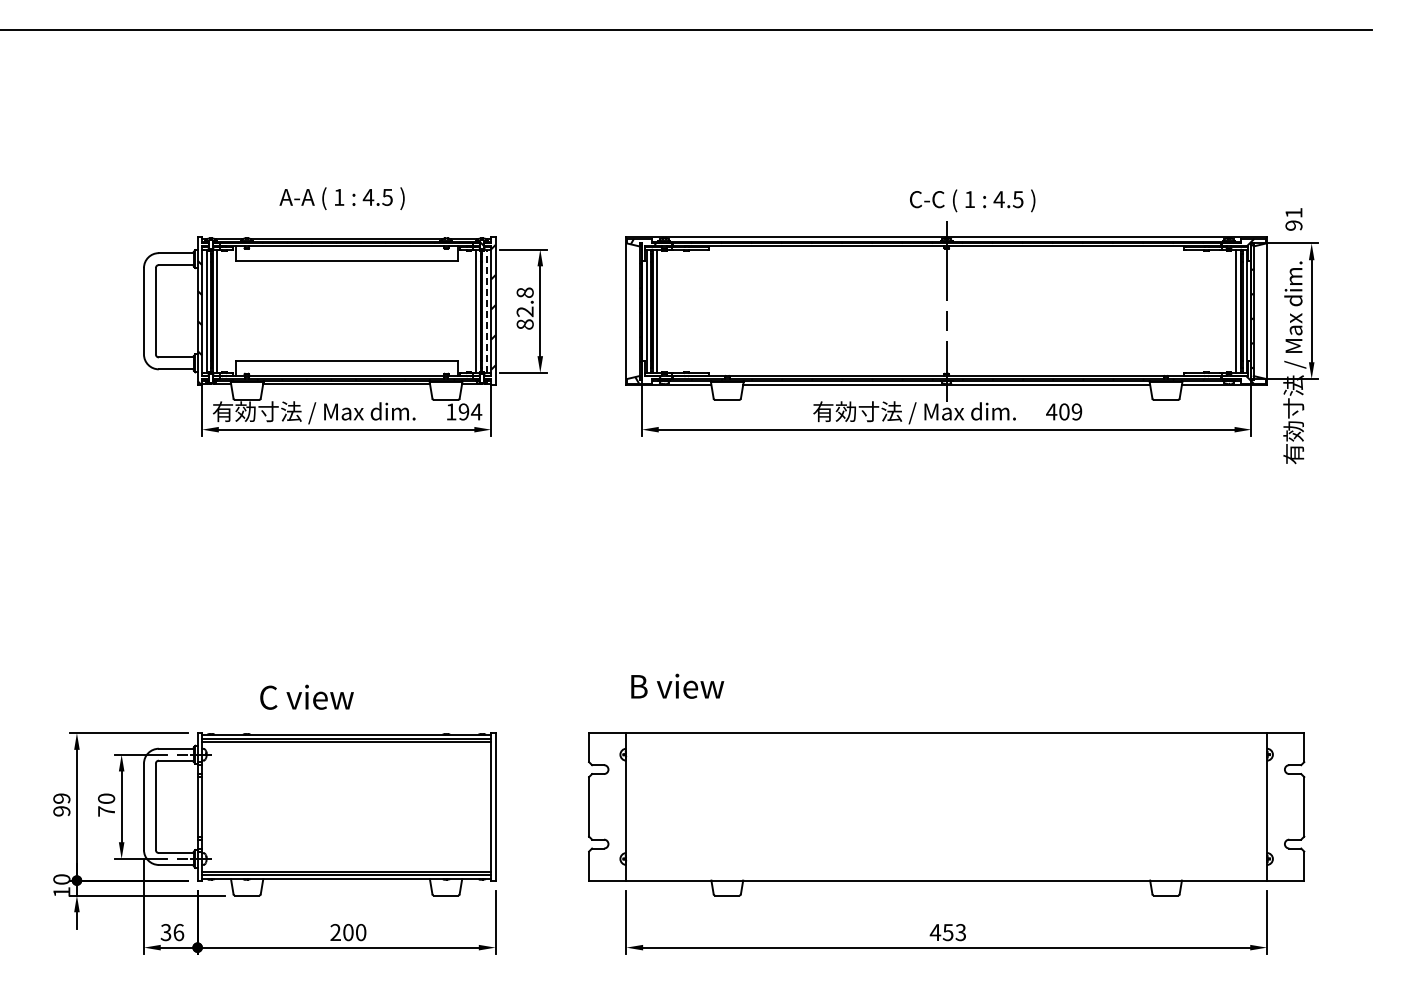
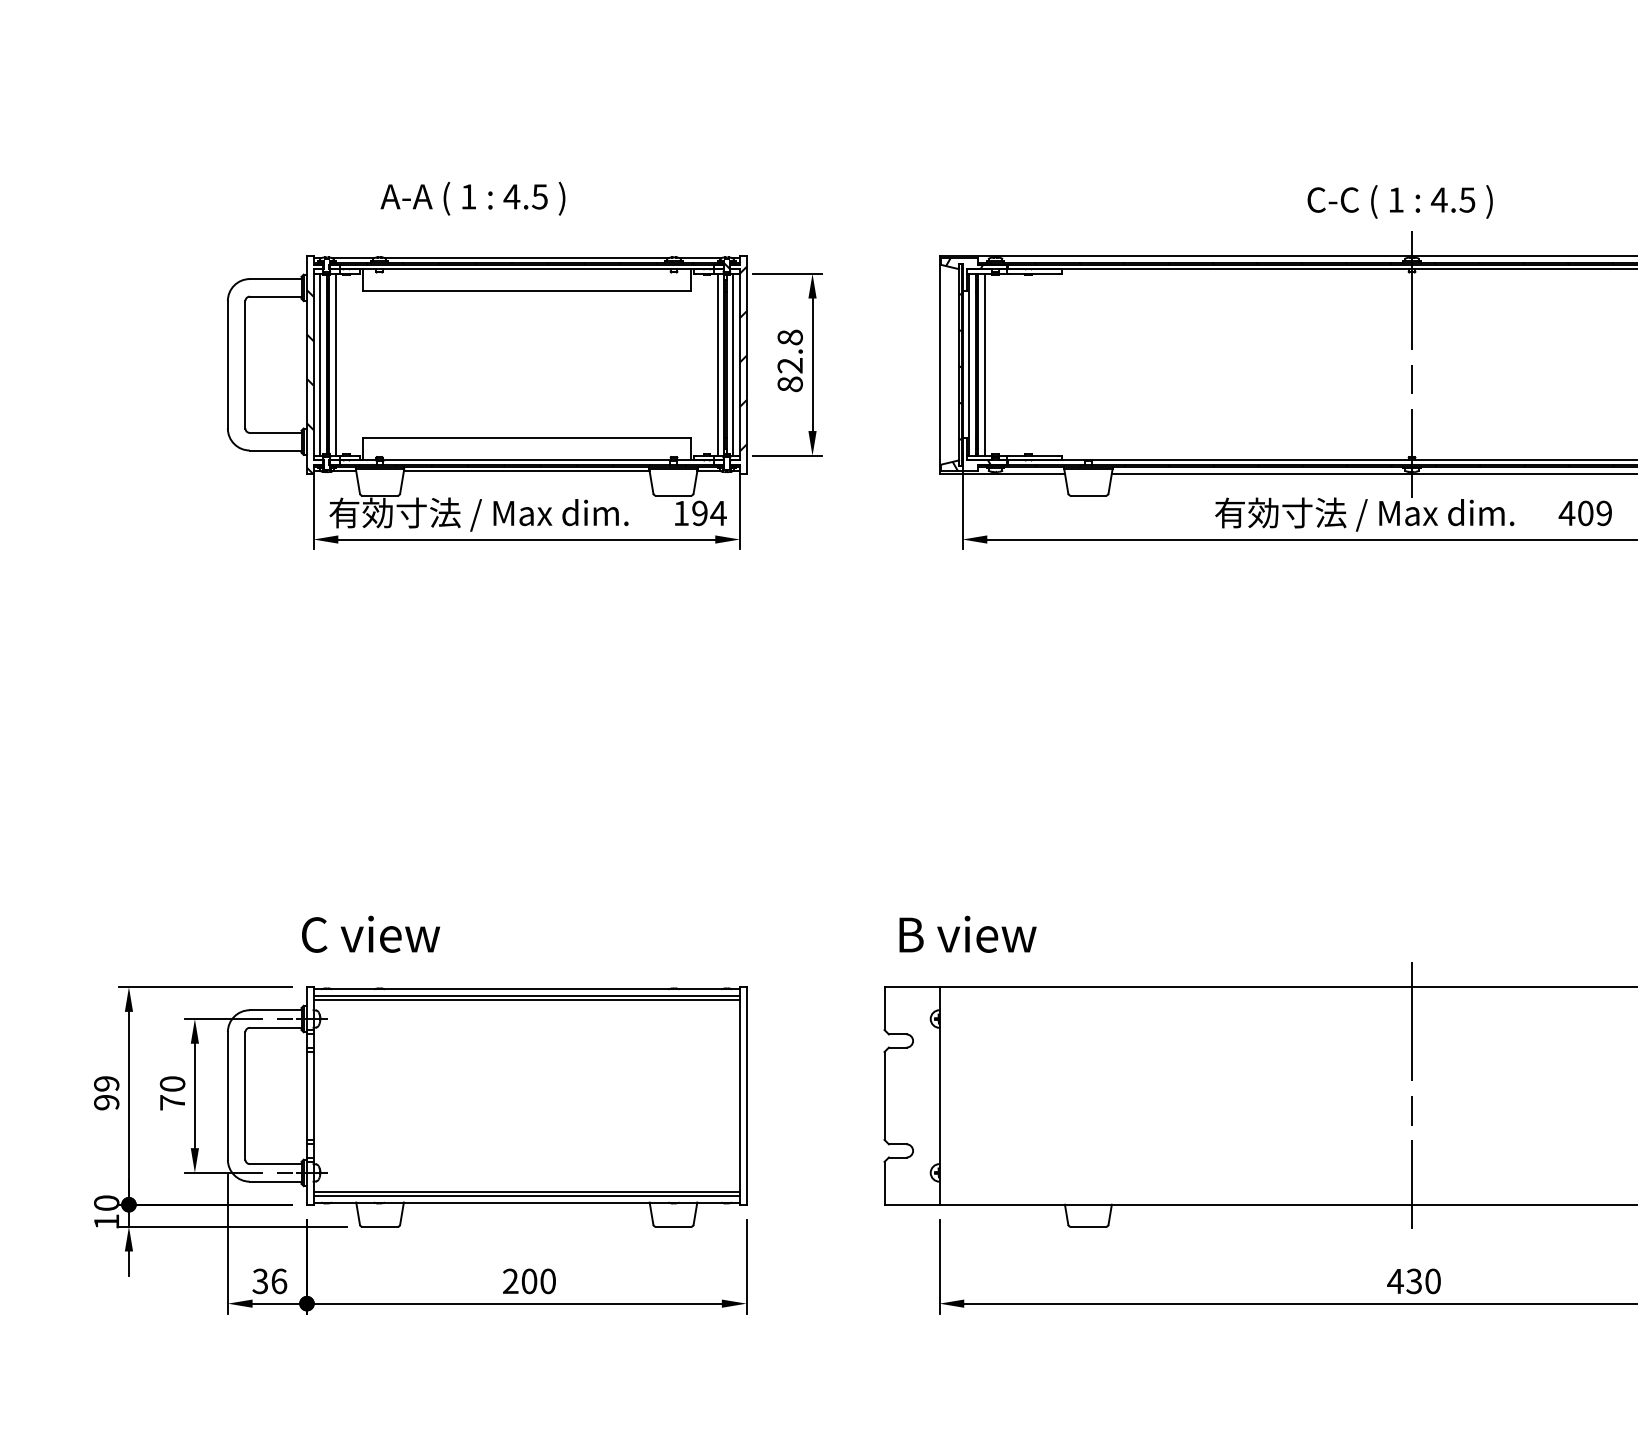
text: (341, 198) -> (472, 198), moved
text: (972, 200) -> (1400, 201), moved
line: (486, 311) -> (733, 365), dashed -> solid
text: (677, 685) -> (967, 933), moved
text: (306, 696) -> (370, 933), moved
line: (946, 806) -> (1411, 1095), added
text: (954, 932) -> (1423, 1281), 453 -> 430

